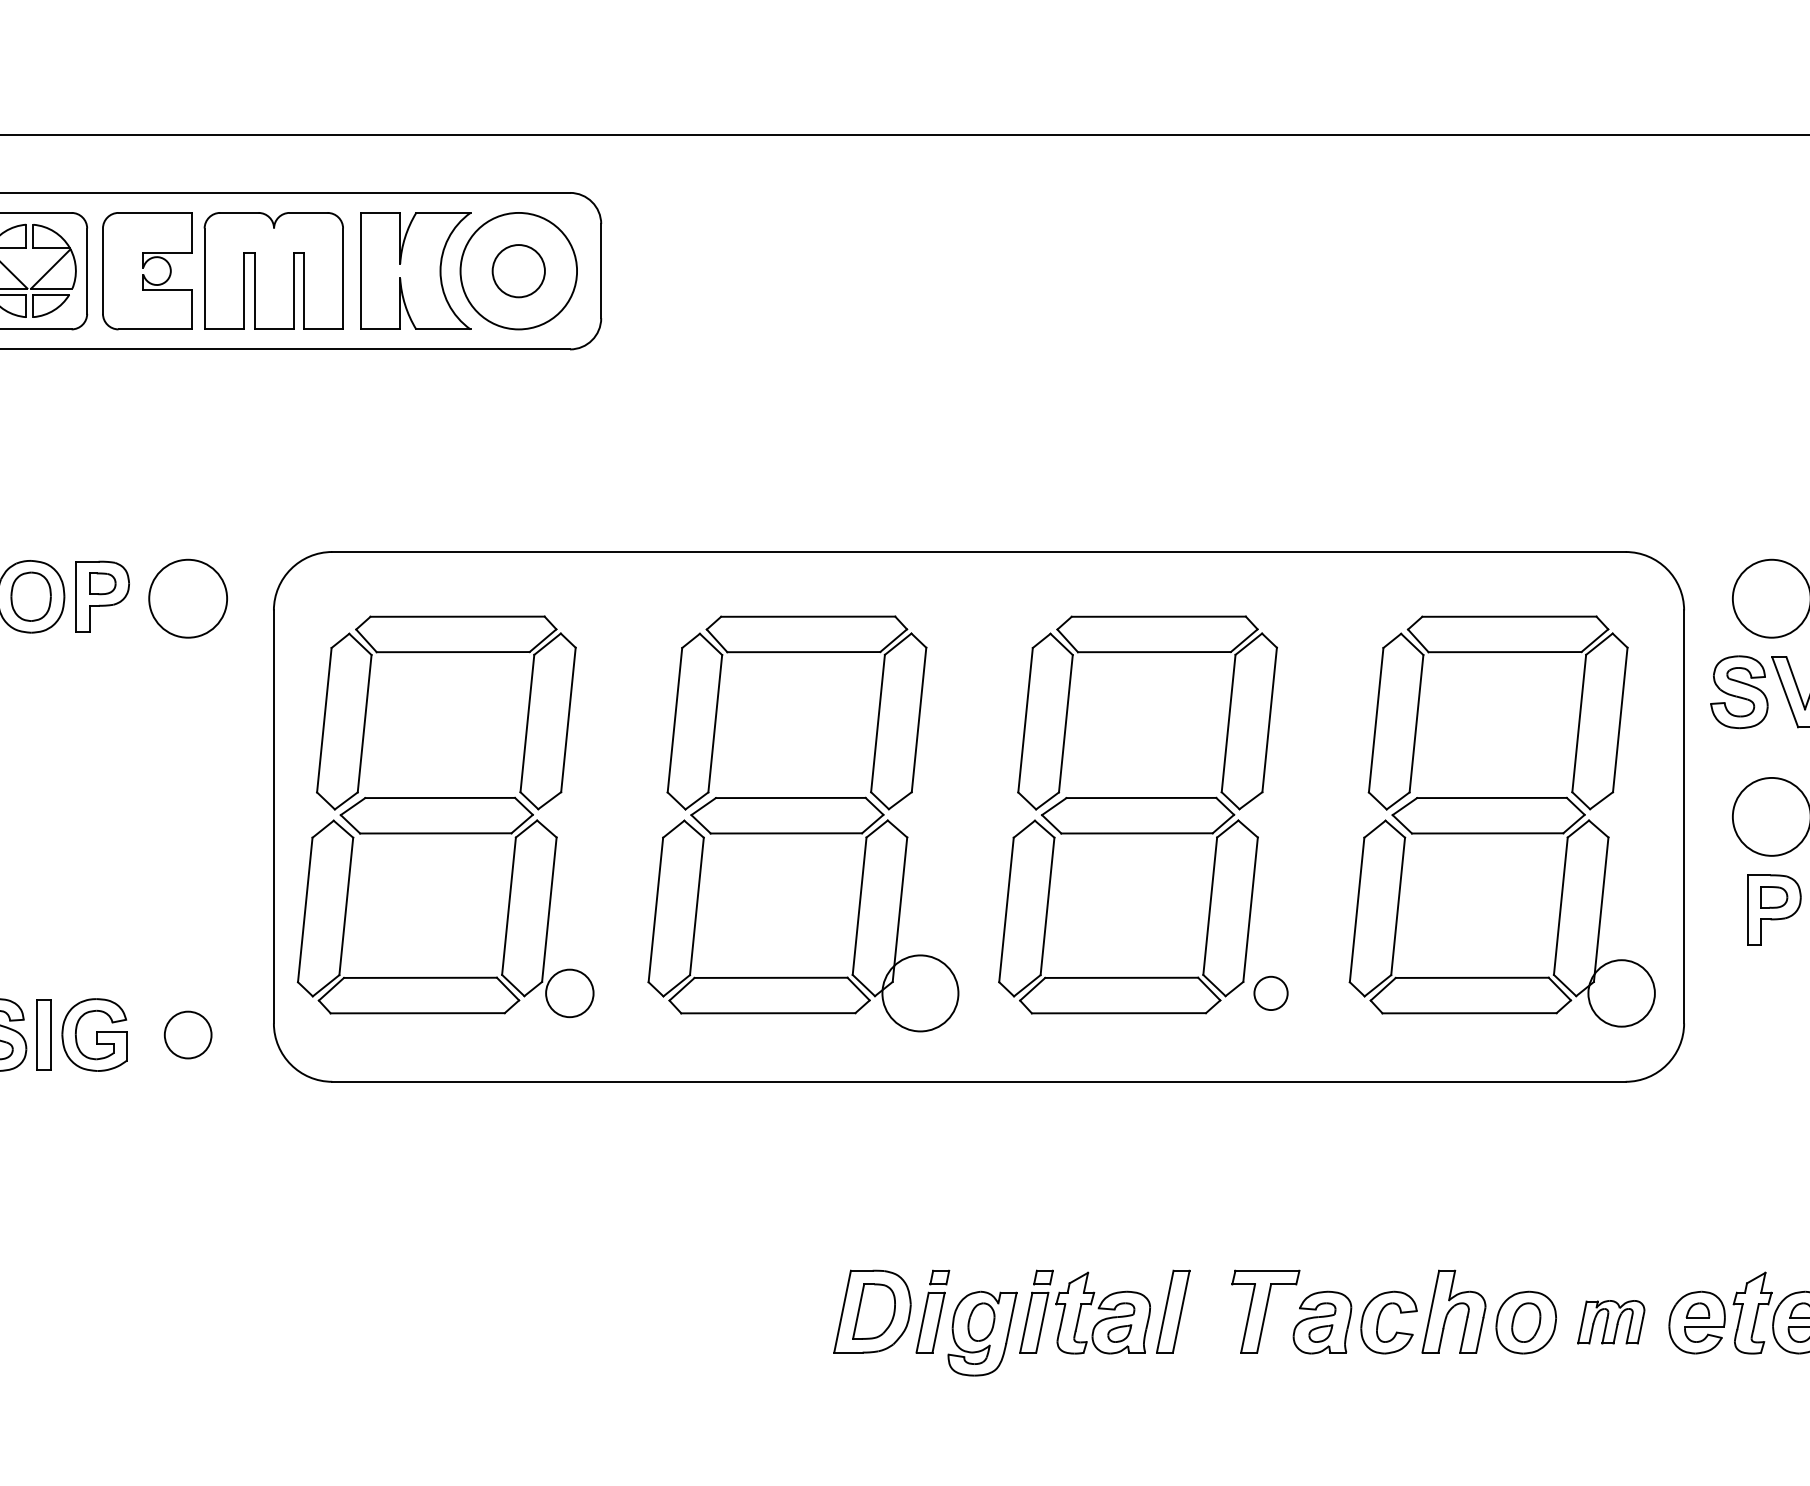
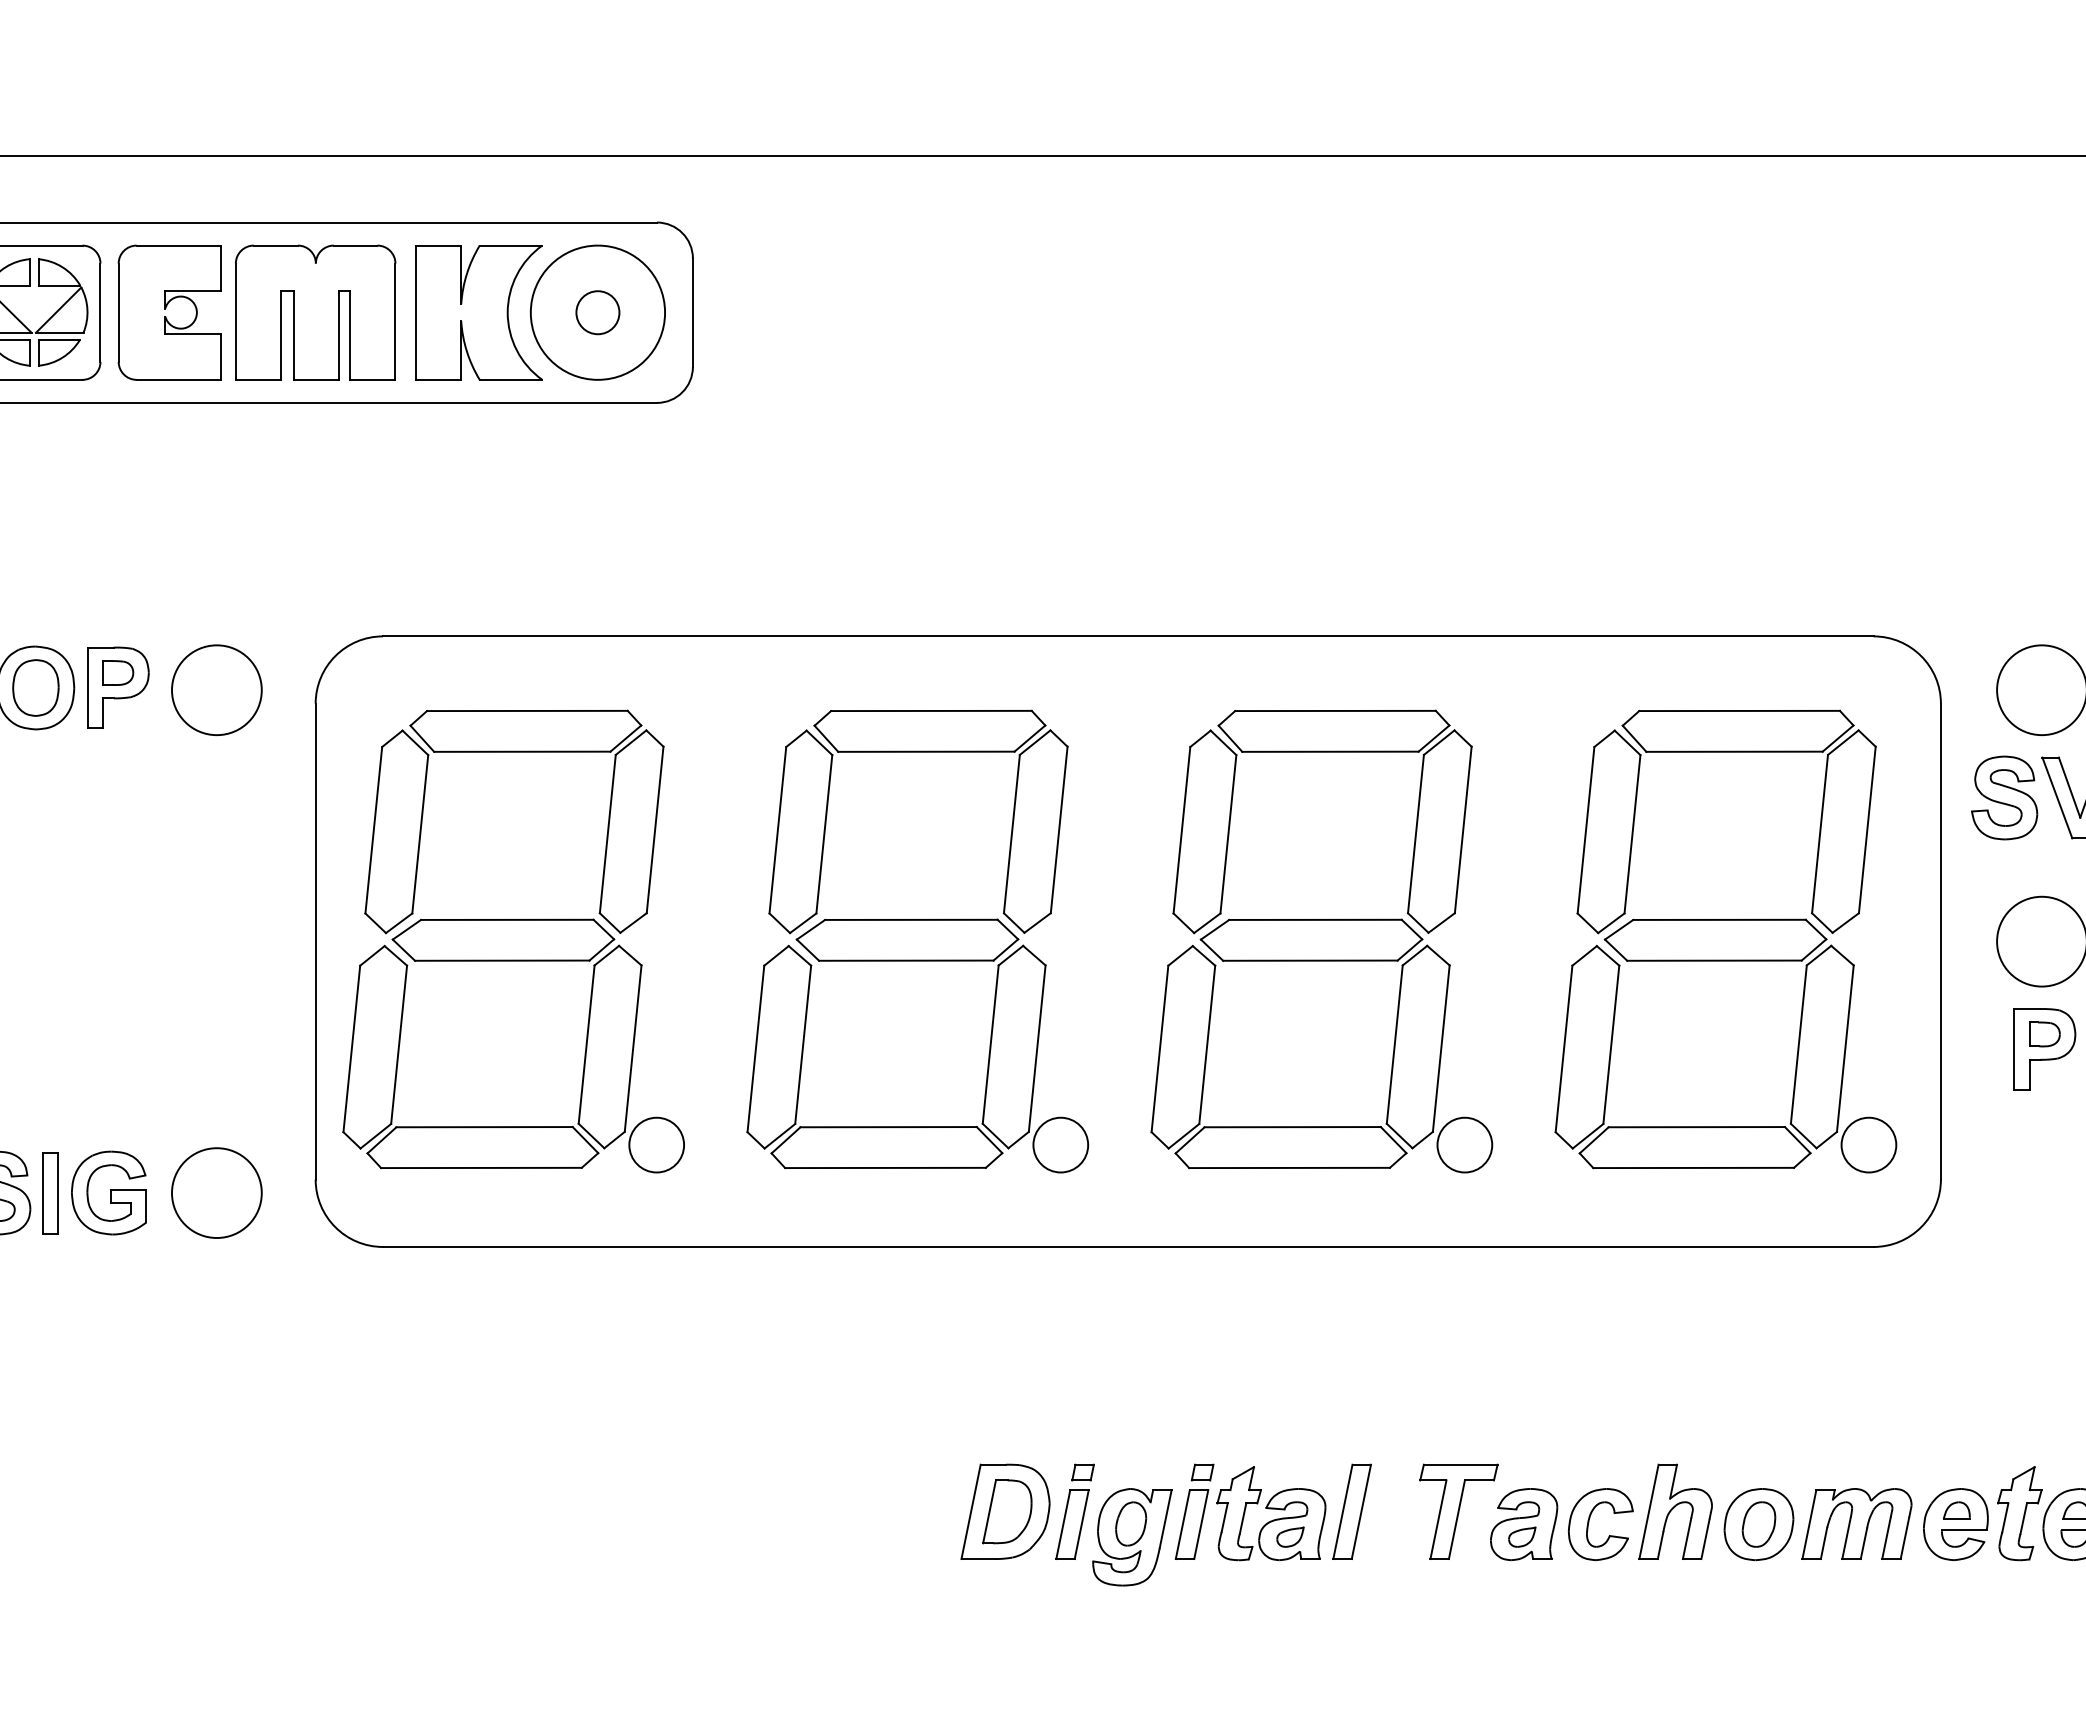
circle: (518, 270) -> (597, 312), size x0.71
circle: (920, 992) -> (1060, 1144), size x0.62
circle: (1270, 992) -> (1464, 1144), size x1.43
circle: (1621, 992) -> (1868, 1144), size x0.71
circle: (187, 1034) -> (216, 1192), size x1.67
part: (1610, 1321) -> (1856, 1523), size x1.43

